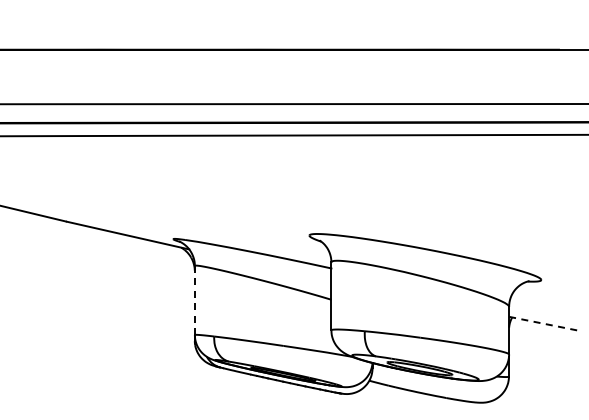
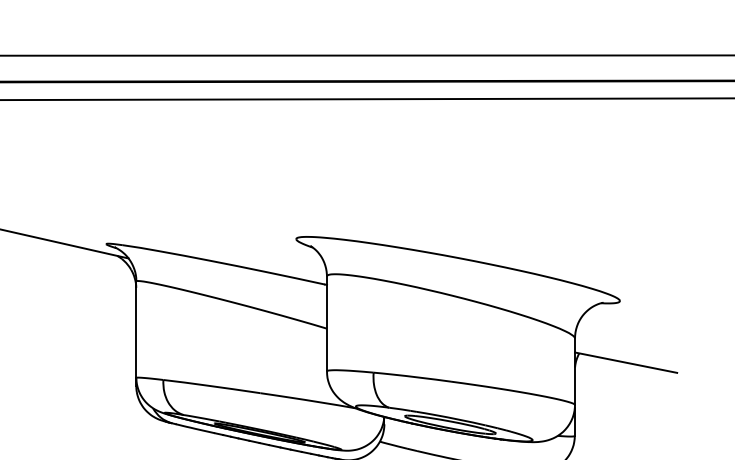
line: (194, 300) -> (135, 329), dashed -> solid
line: (546, 324) -> (627, 363), dashed -> solid

